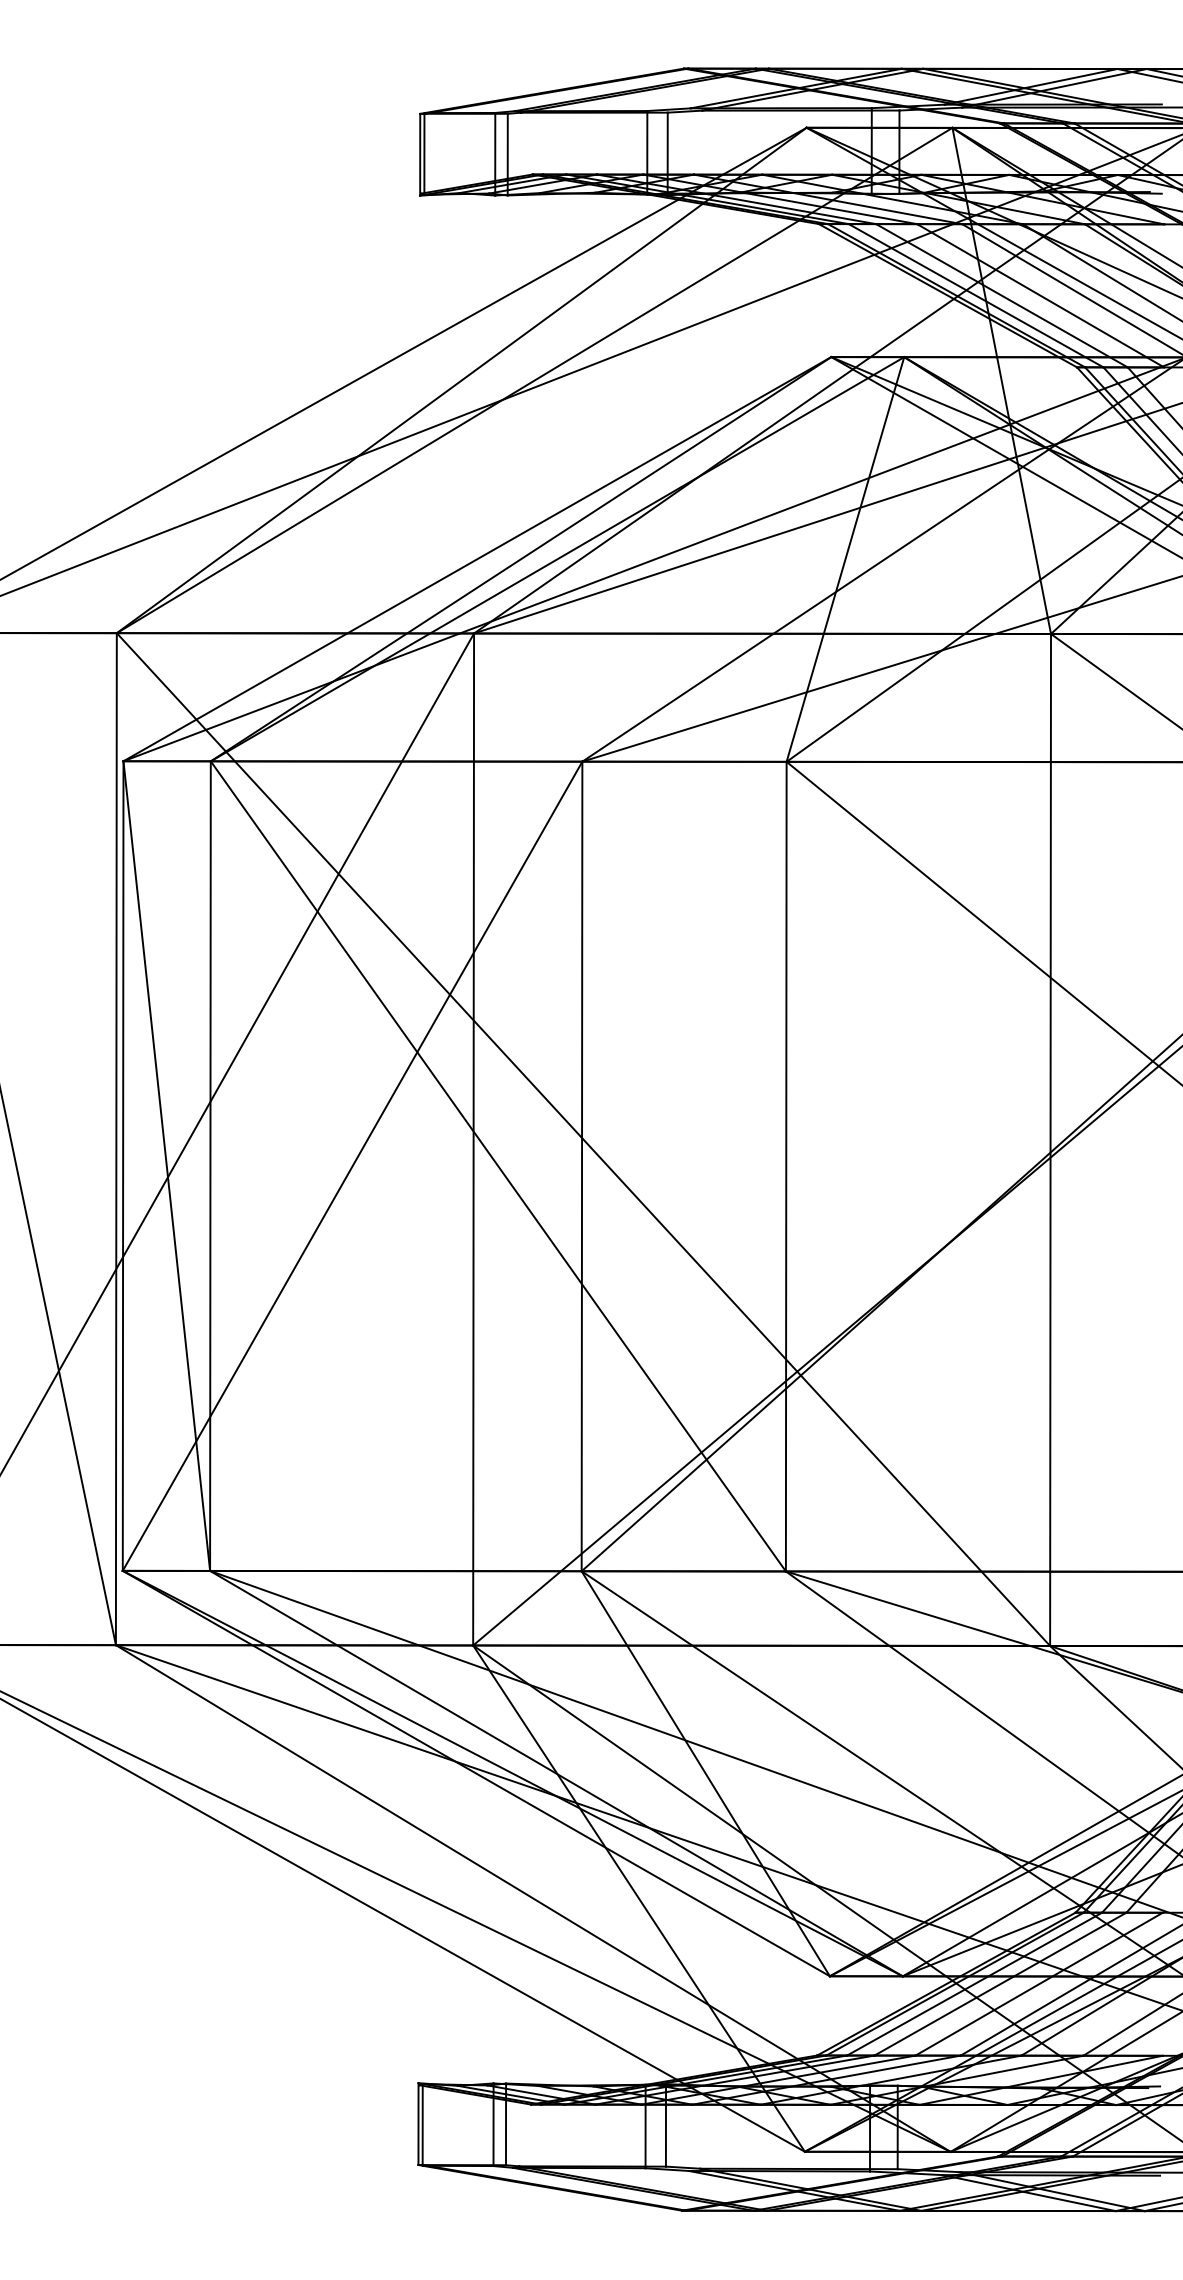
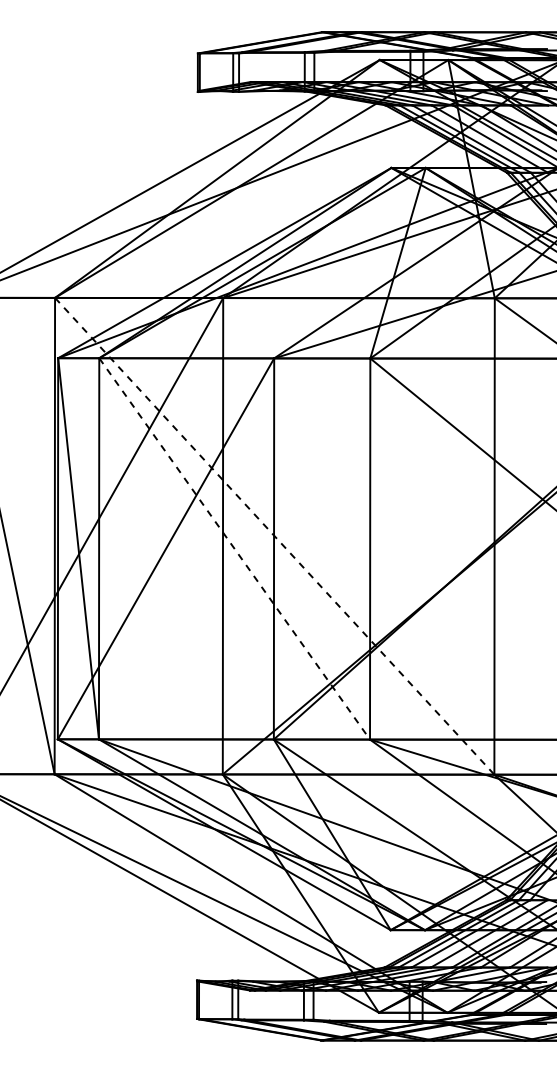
line: (585, 1140) -> (275, 536), solid -> dashed
line: (498, 1165) -> (234, 548), solid -> dashed

